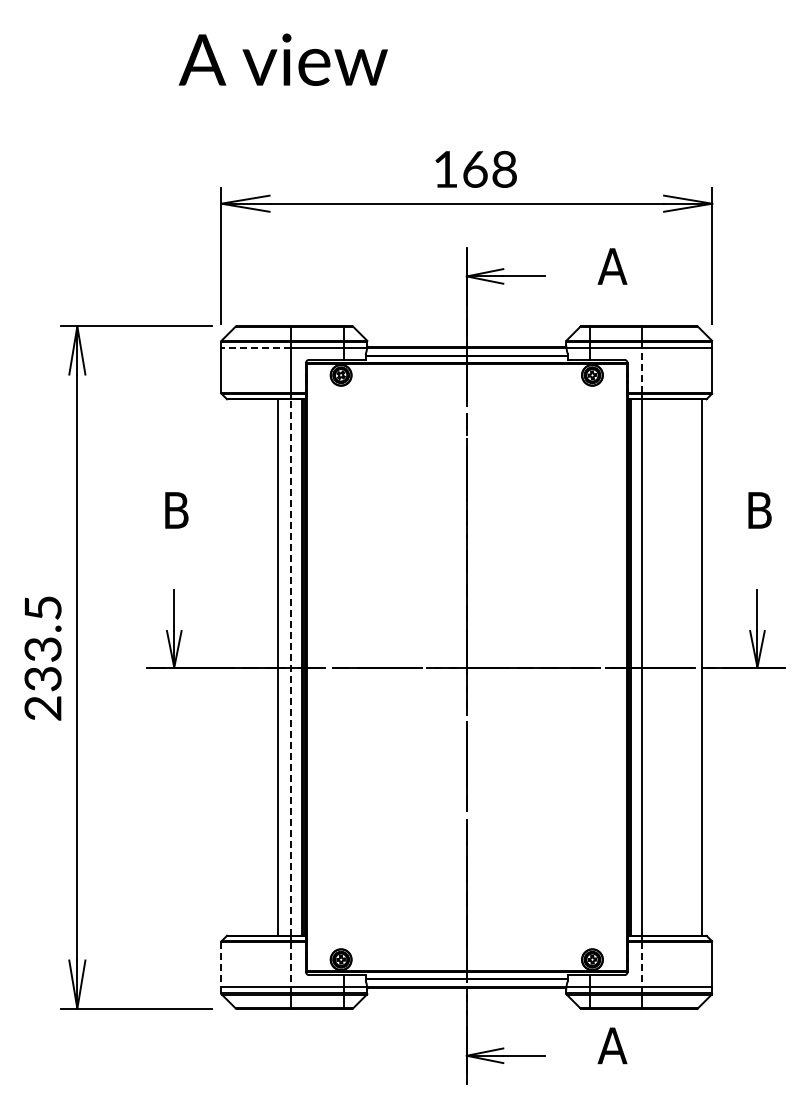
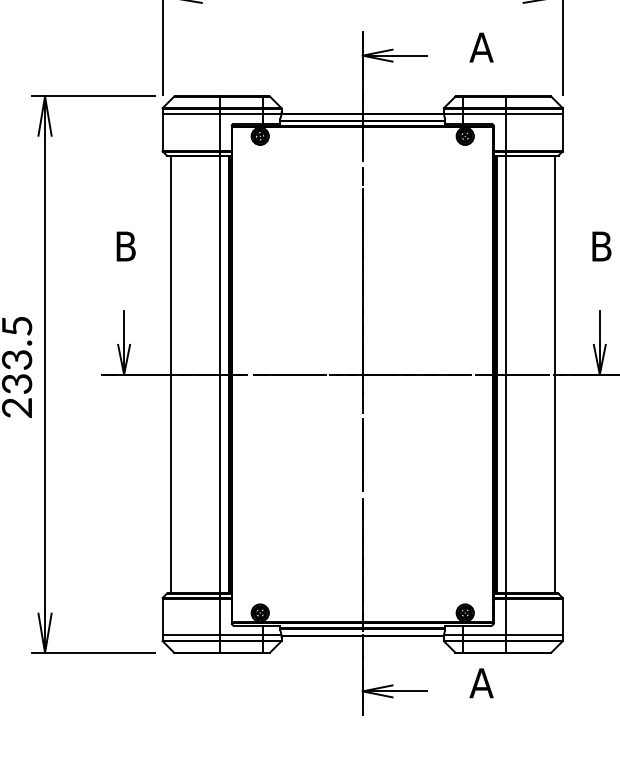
line: (255, 348) -> (190, 114), dashed -> solid
line: (642, 370) -> (506, 132), dashed -> solid
line: (277, 667) -> (170, 374), moved
line: (291, 667) -> (219, 374), dashed -> solid
line: (221, 964) -> (162, 616), dashed -> solid
line: (291, 964) -> (219, 616), dashed -> solid
line: (642, 964) -> (506, 616), dashed -> solid

